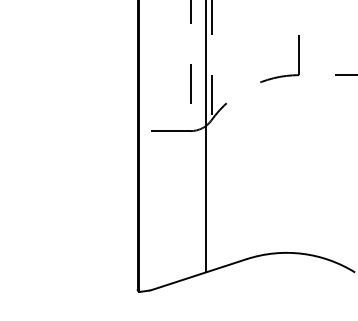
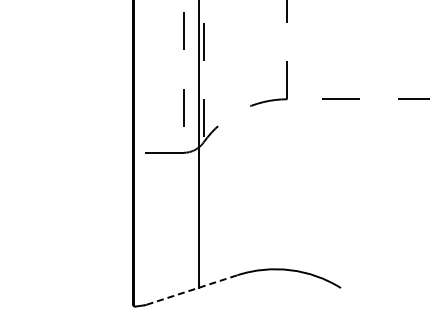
line: (198, 275) -> (191, 290), solid -> dashed

